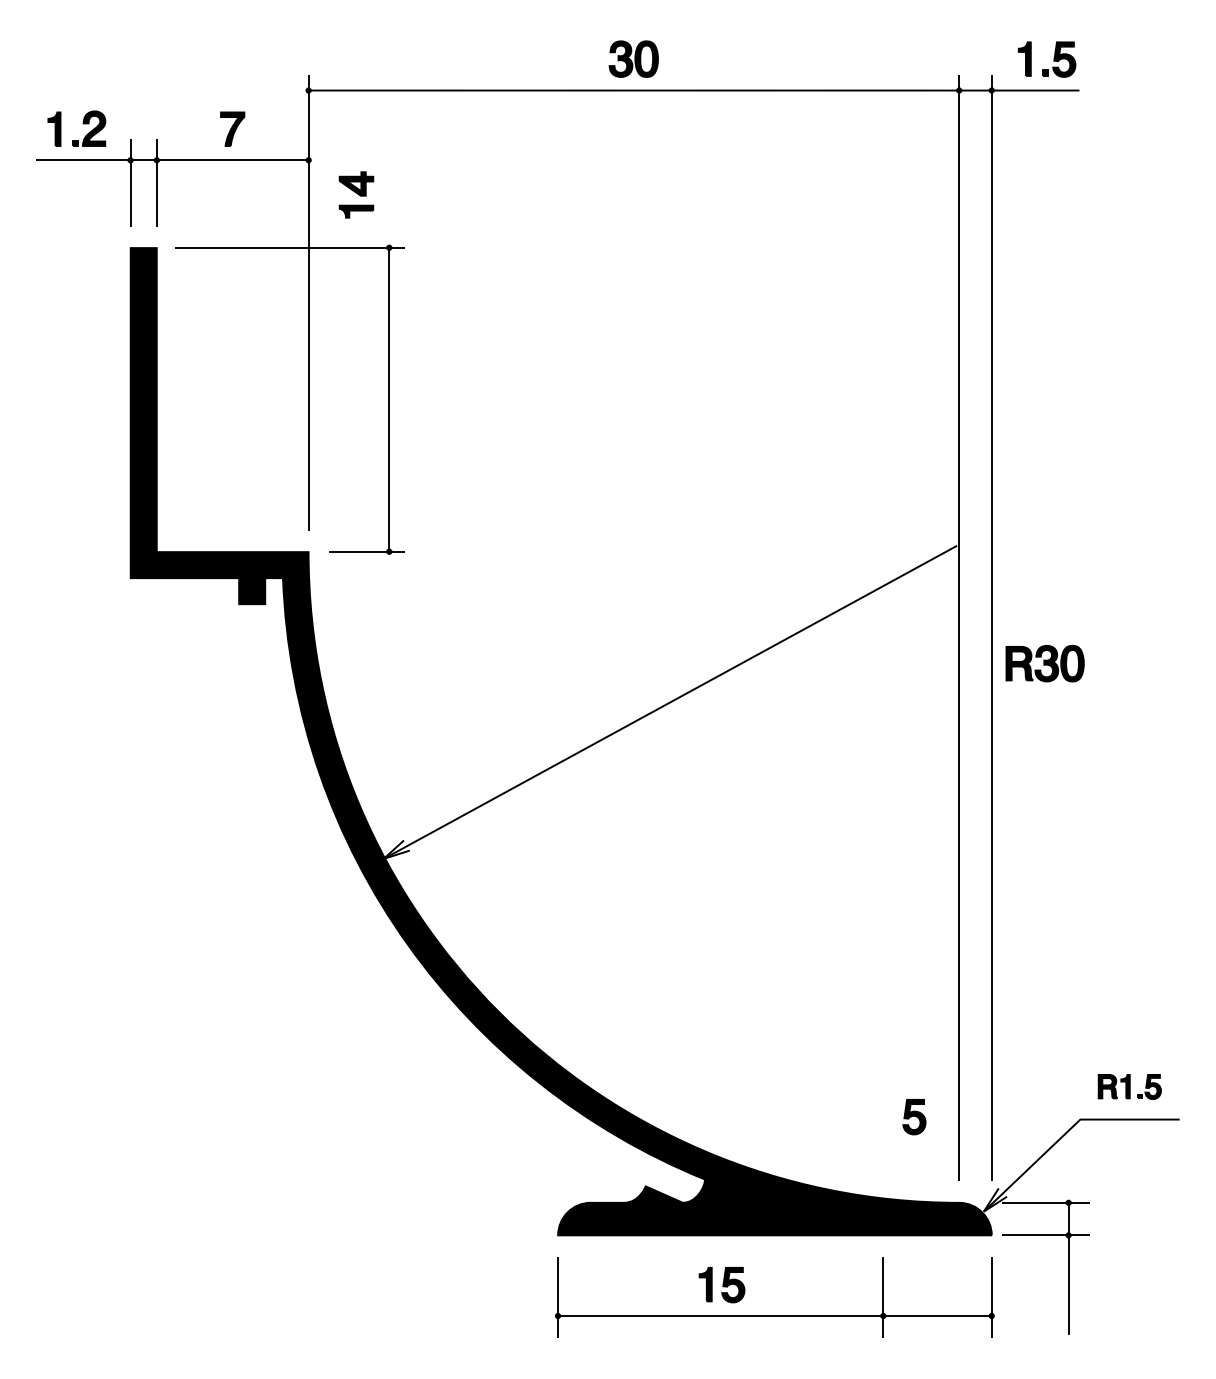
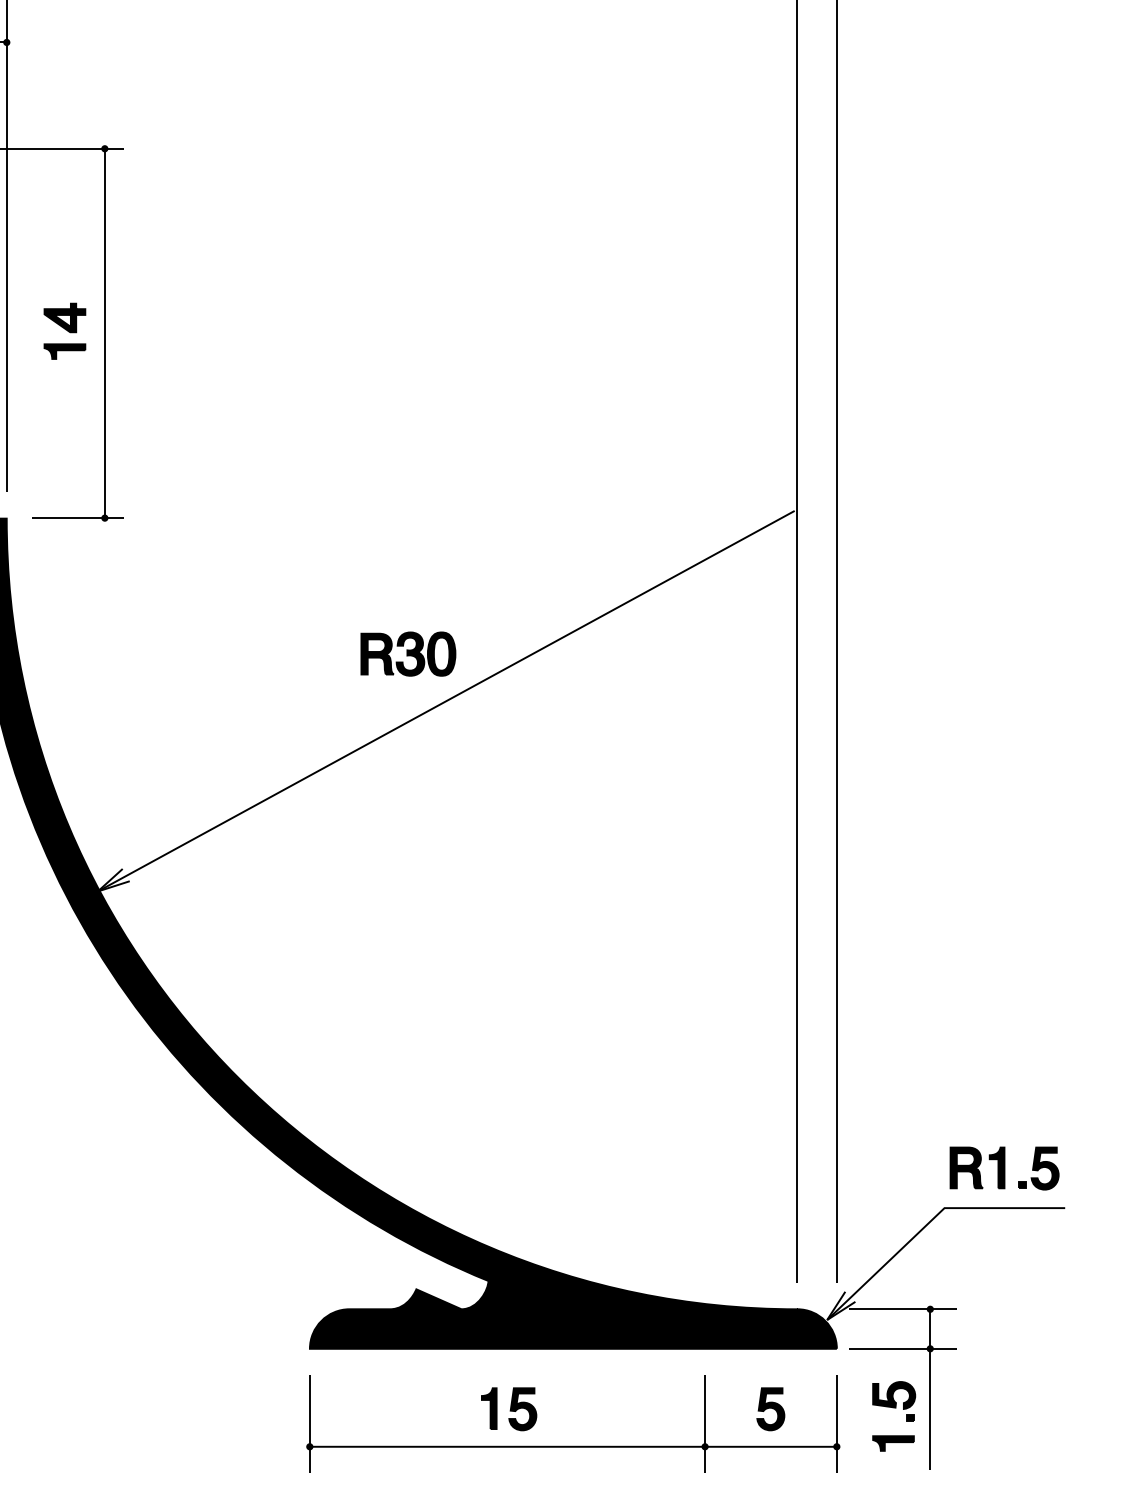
part: (356, 194) -> (64, 330), moved
part: (1044, 663) -> (407, 653), moved
part: (1129, 1086) -> (1004, 1167), size x1.43
part: (914, 1117) -> (770, 1409), moved
part: (1038, 1290) -> (893, 1415), added

